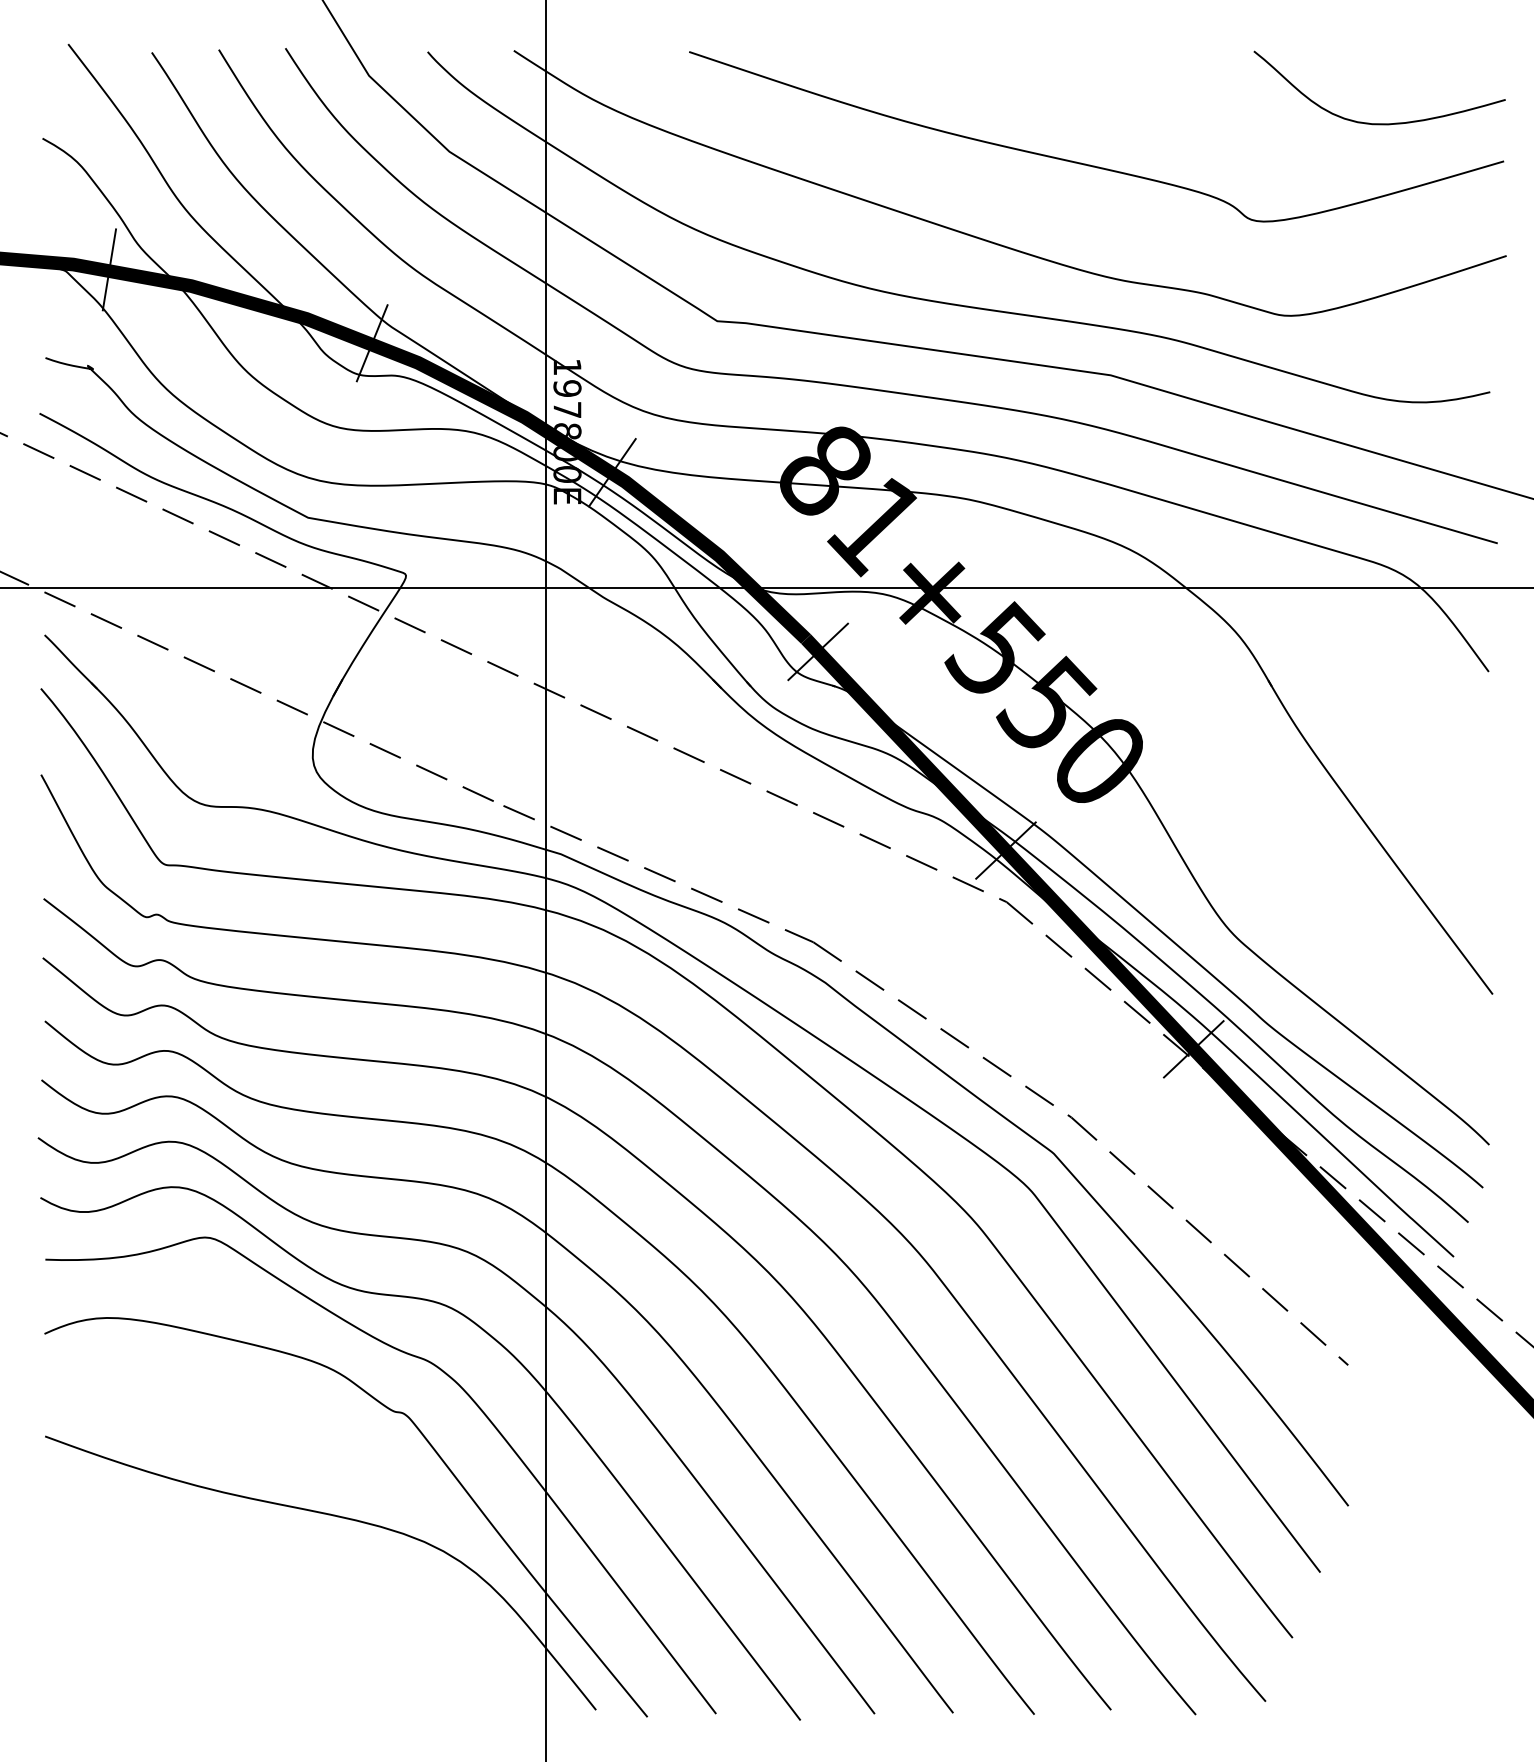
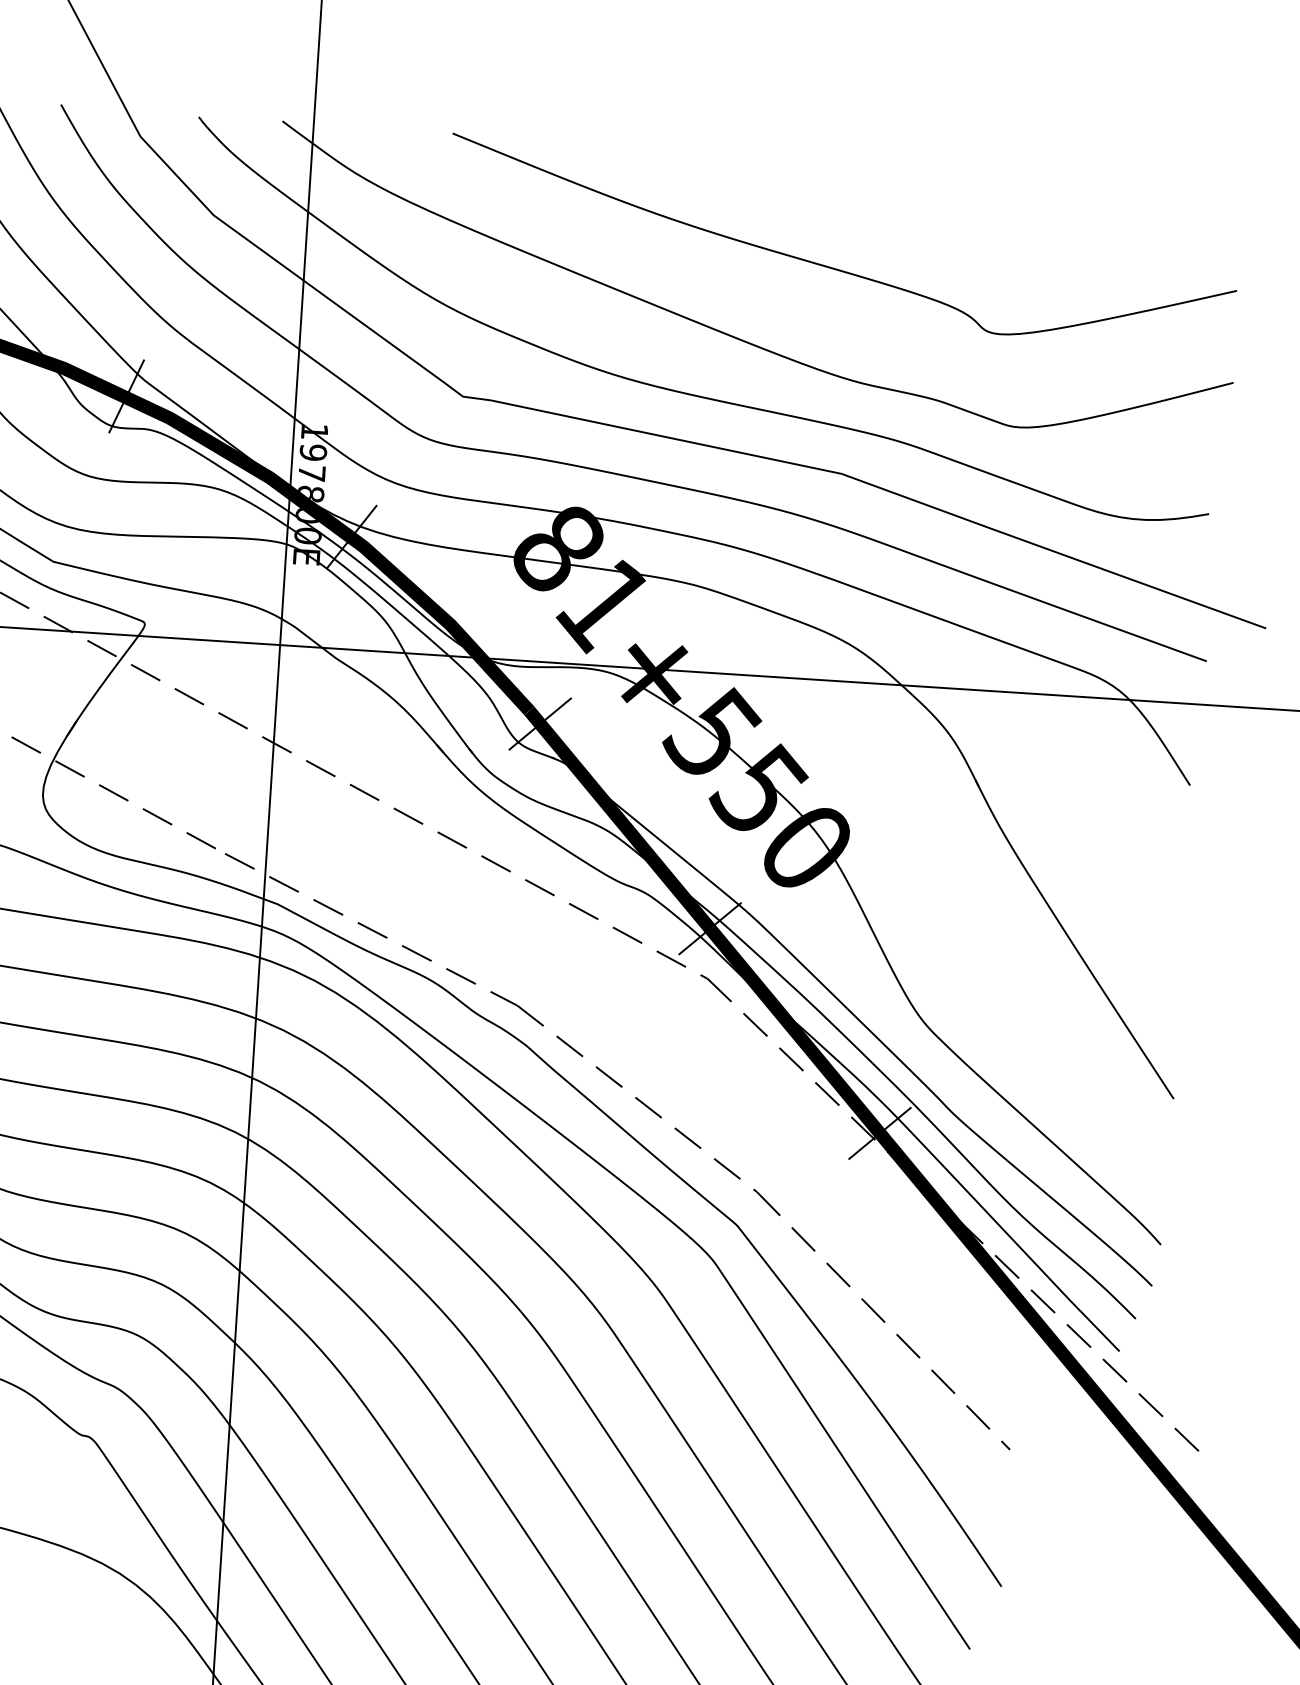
curve: (1379, 123) -> (1118, 246), removed

